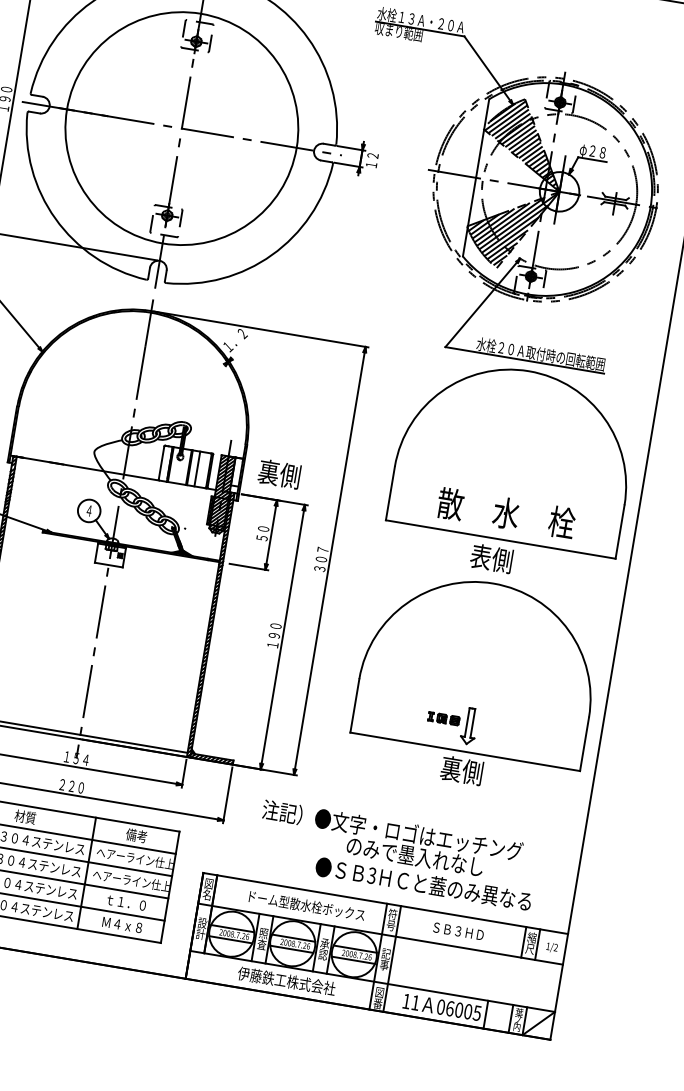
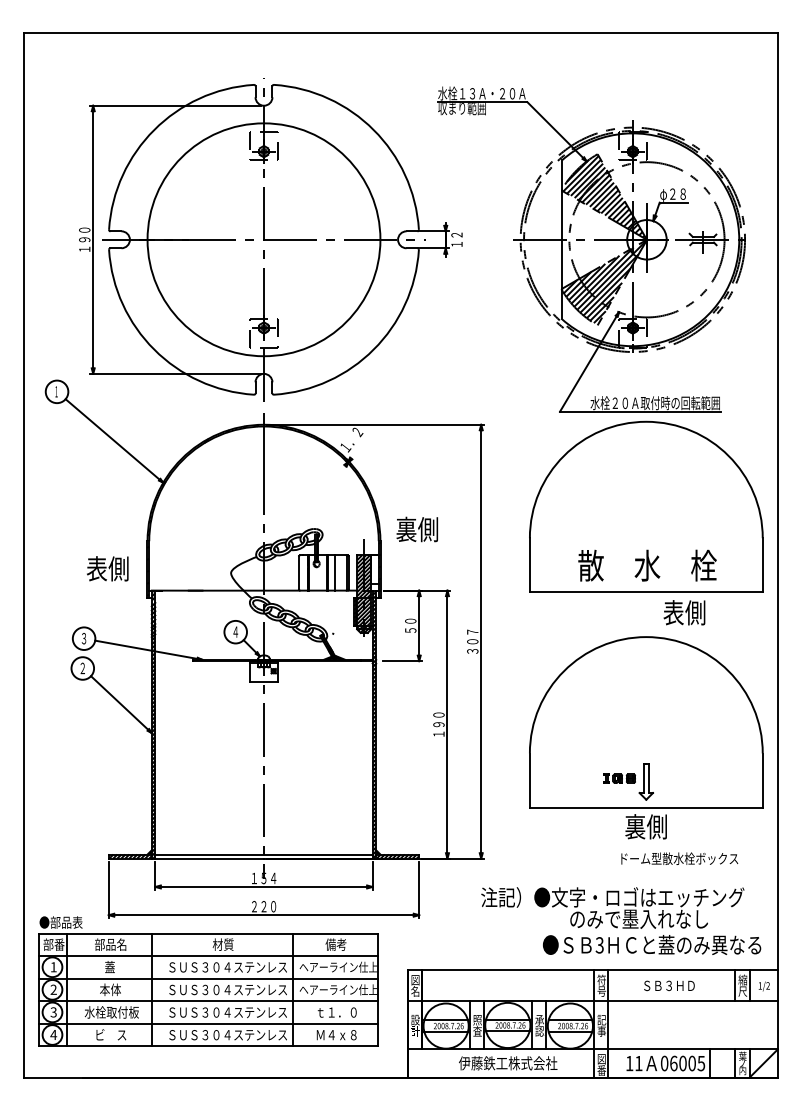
text: (278, 474) -> (416, 529), moved
text: (491, 558) -> (684, 612), moved
text: (397, 854) -> (621, 920), moved
text: (306, 905) -> (679, 858), moved

